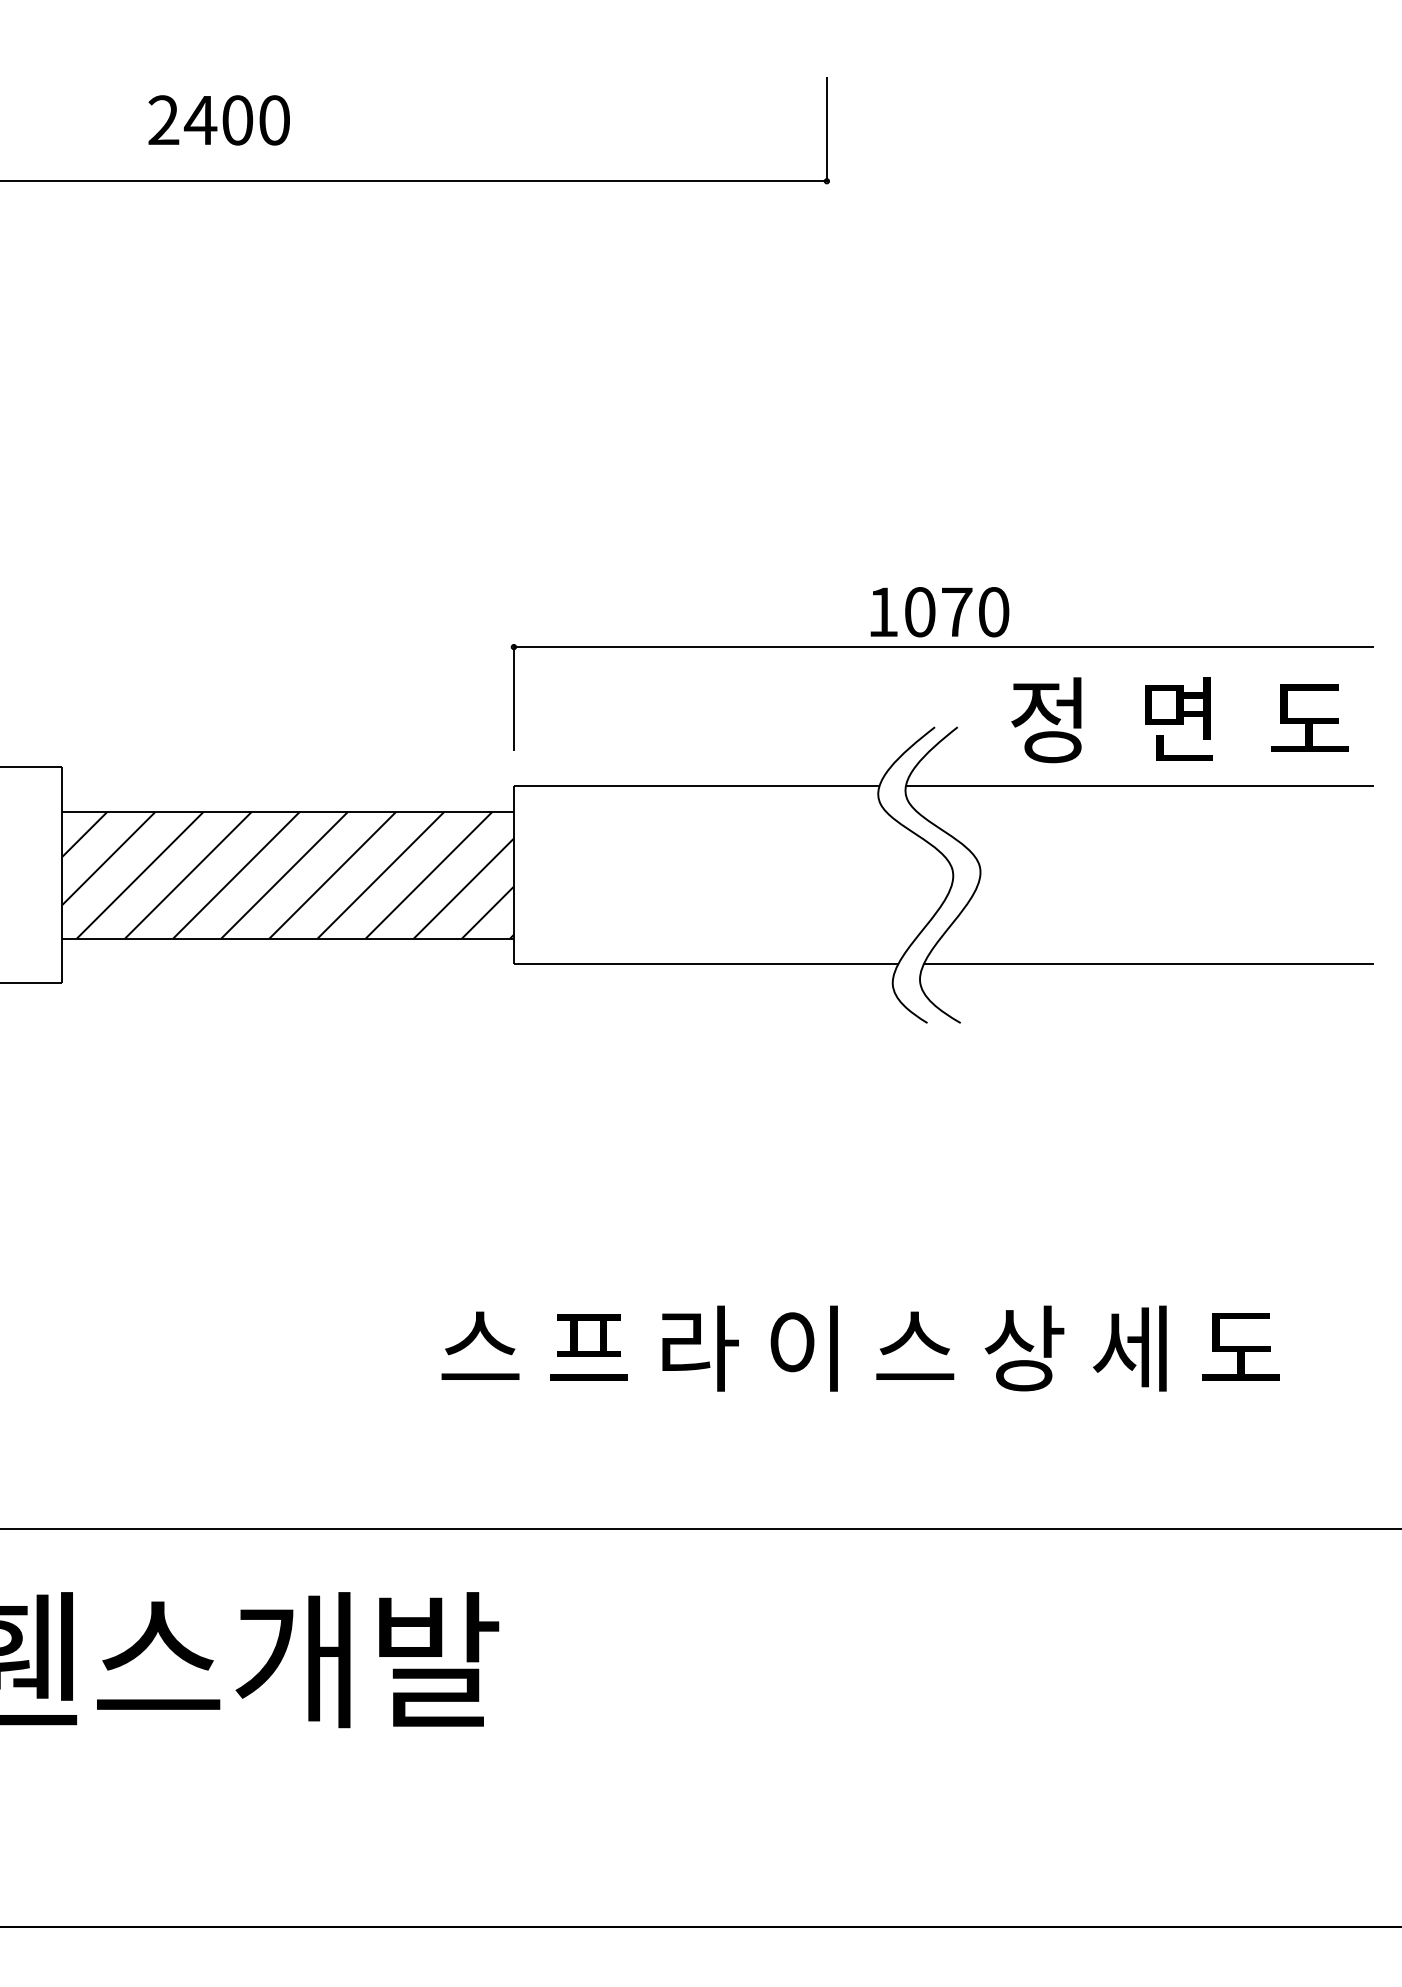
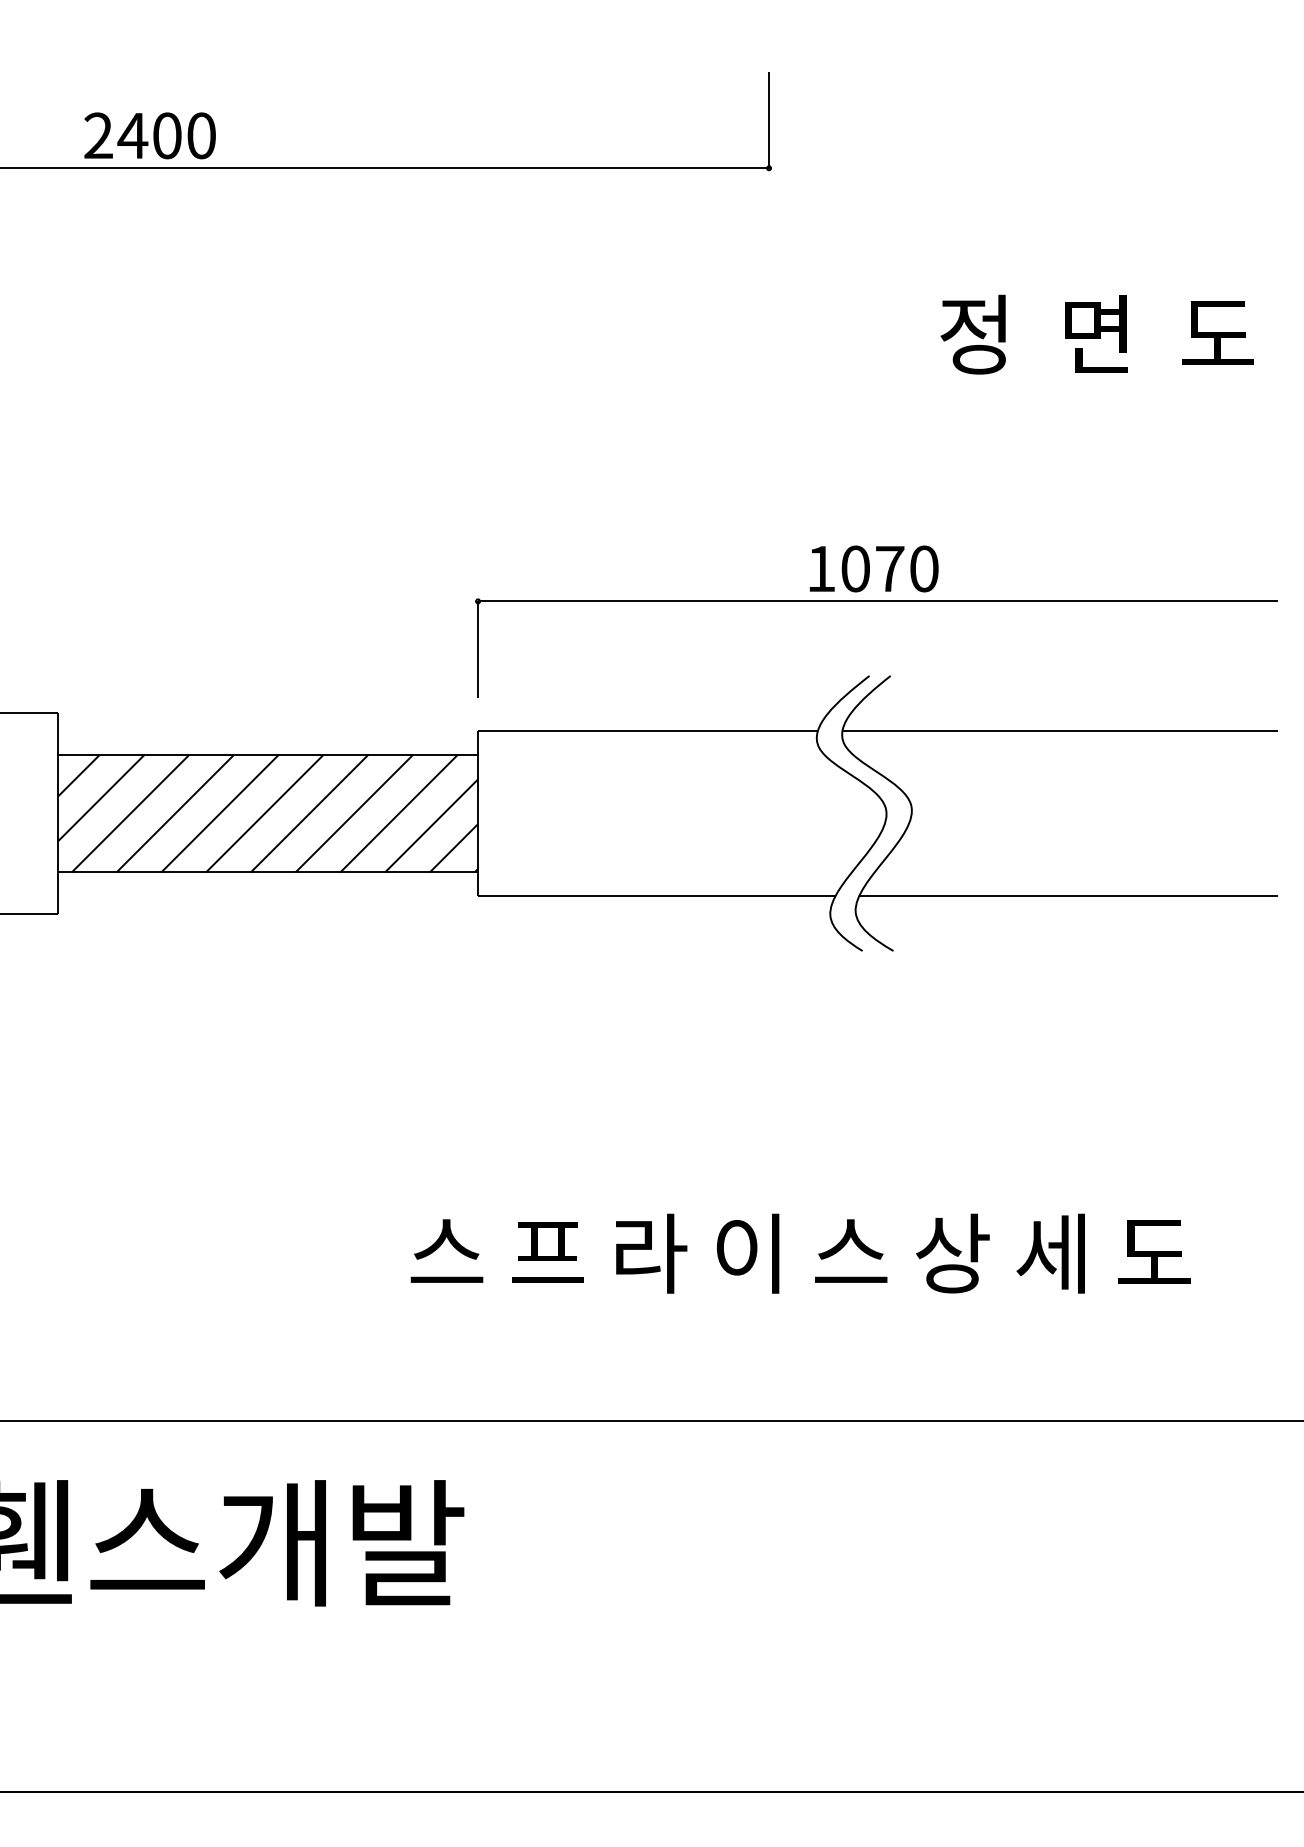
text: (218, 120) -> (149, 135), moved
text: (1179, 720) -> (1096, 334), moved

